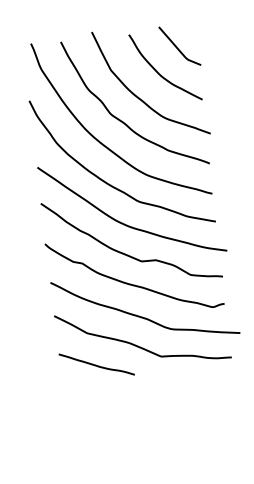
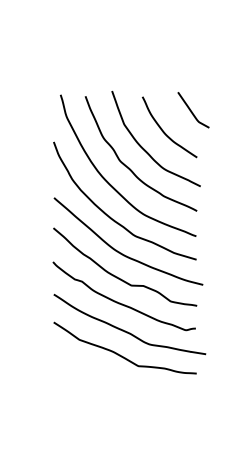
curve: (178, 47) -> (192, 111), moved
curve: (95, 364) -> (83, 366), removed

